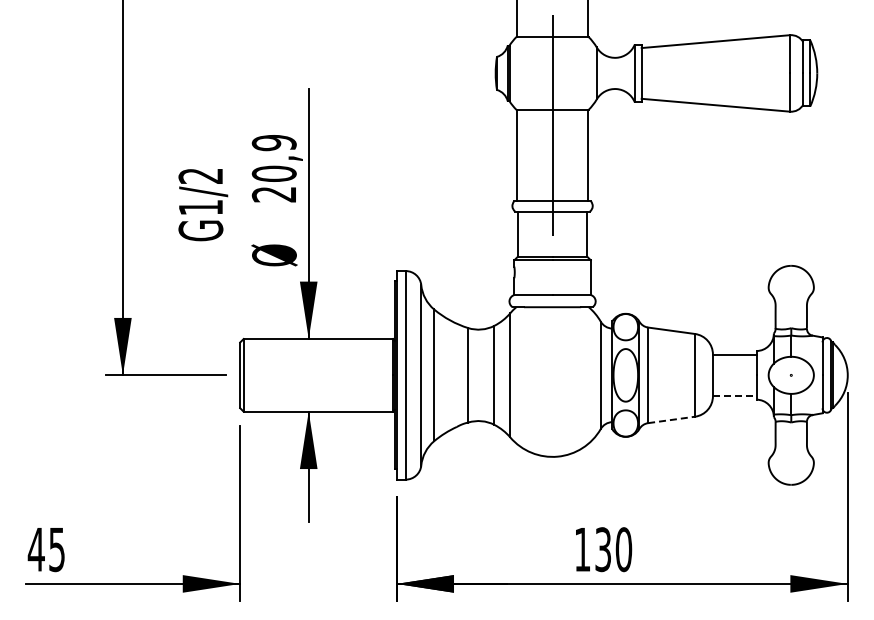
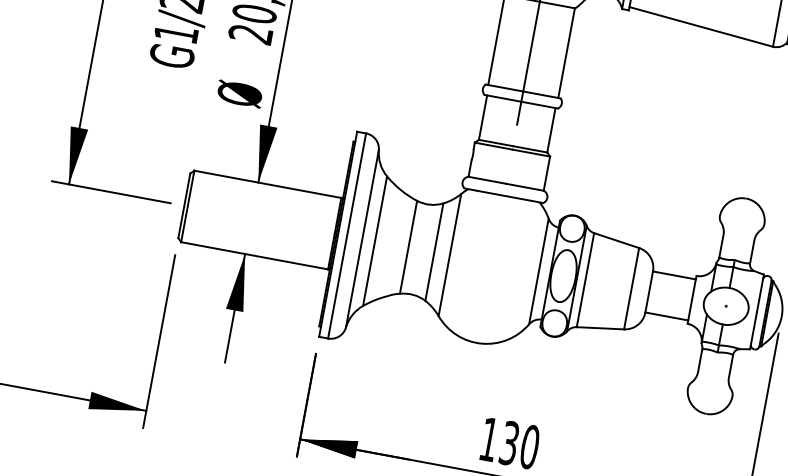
line: (734, 396) -> (666, 316), dashed -> solid
line: (671, 419) -> (600, 327), dashed -> solid

